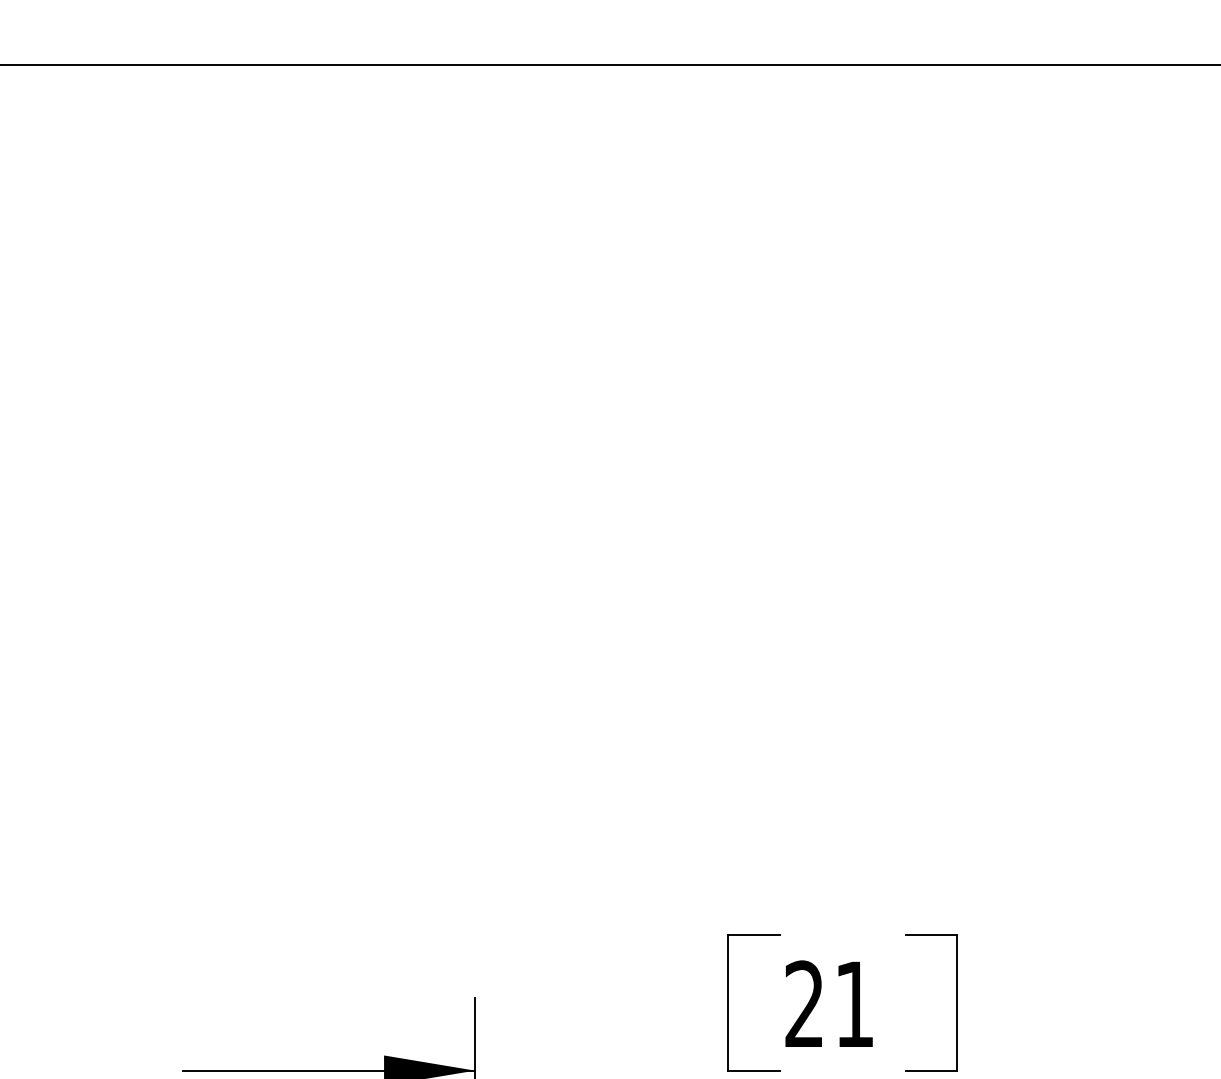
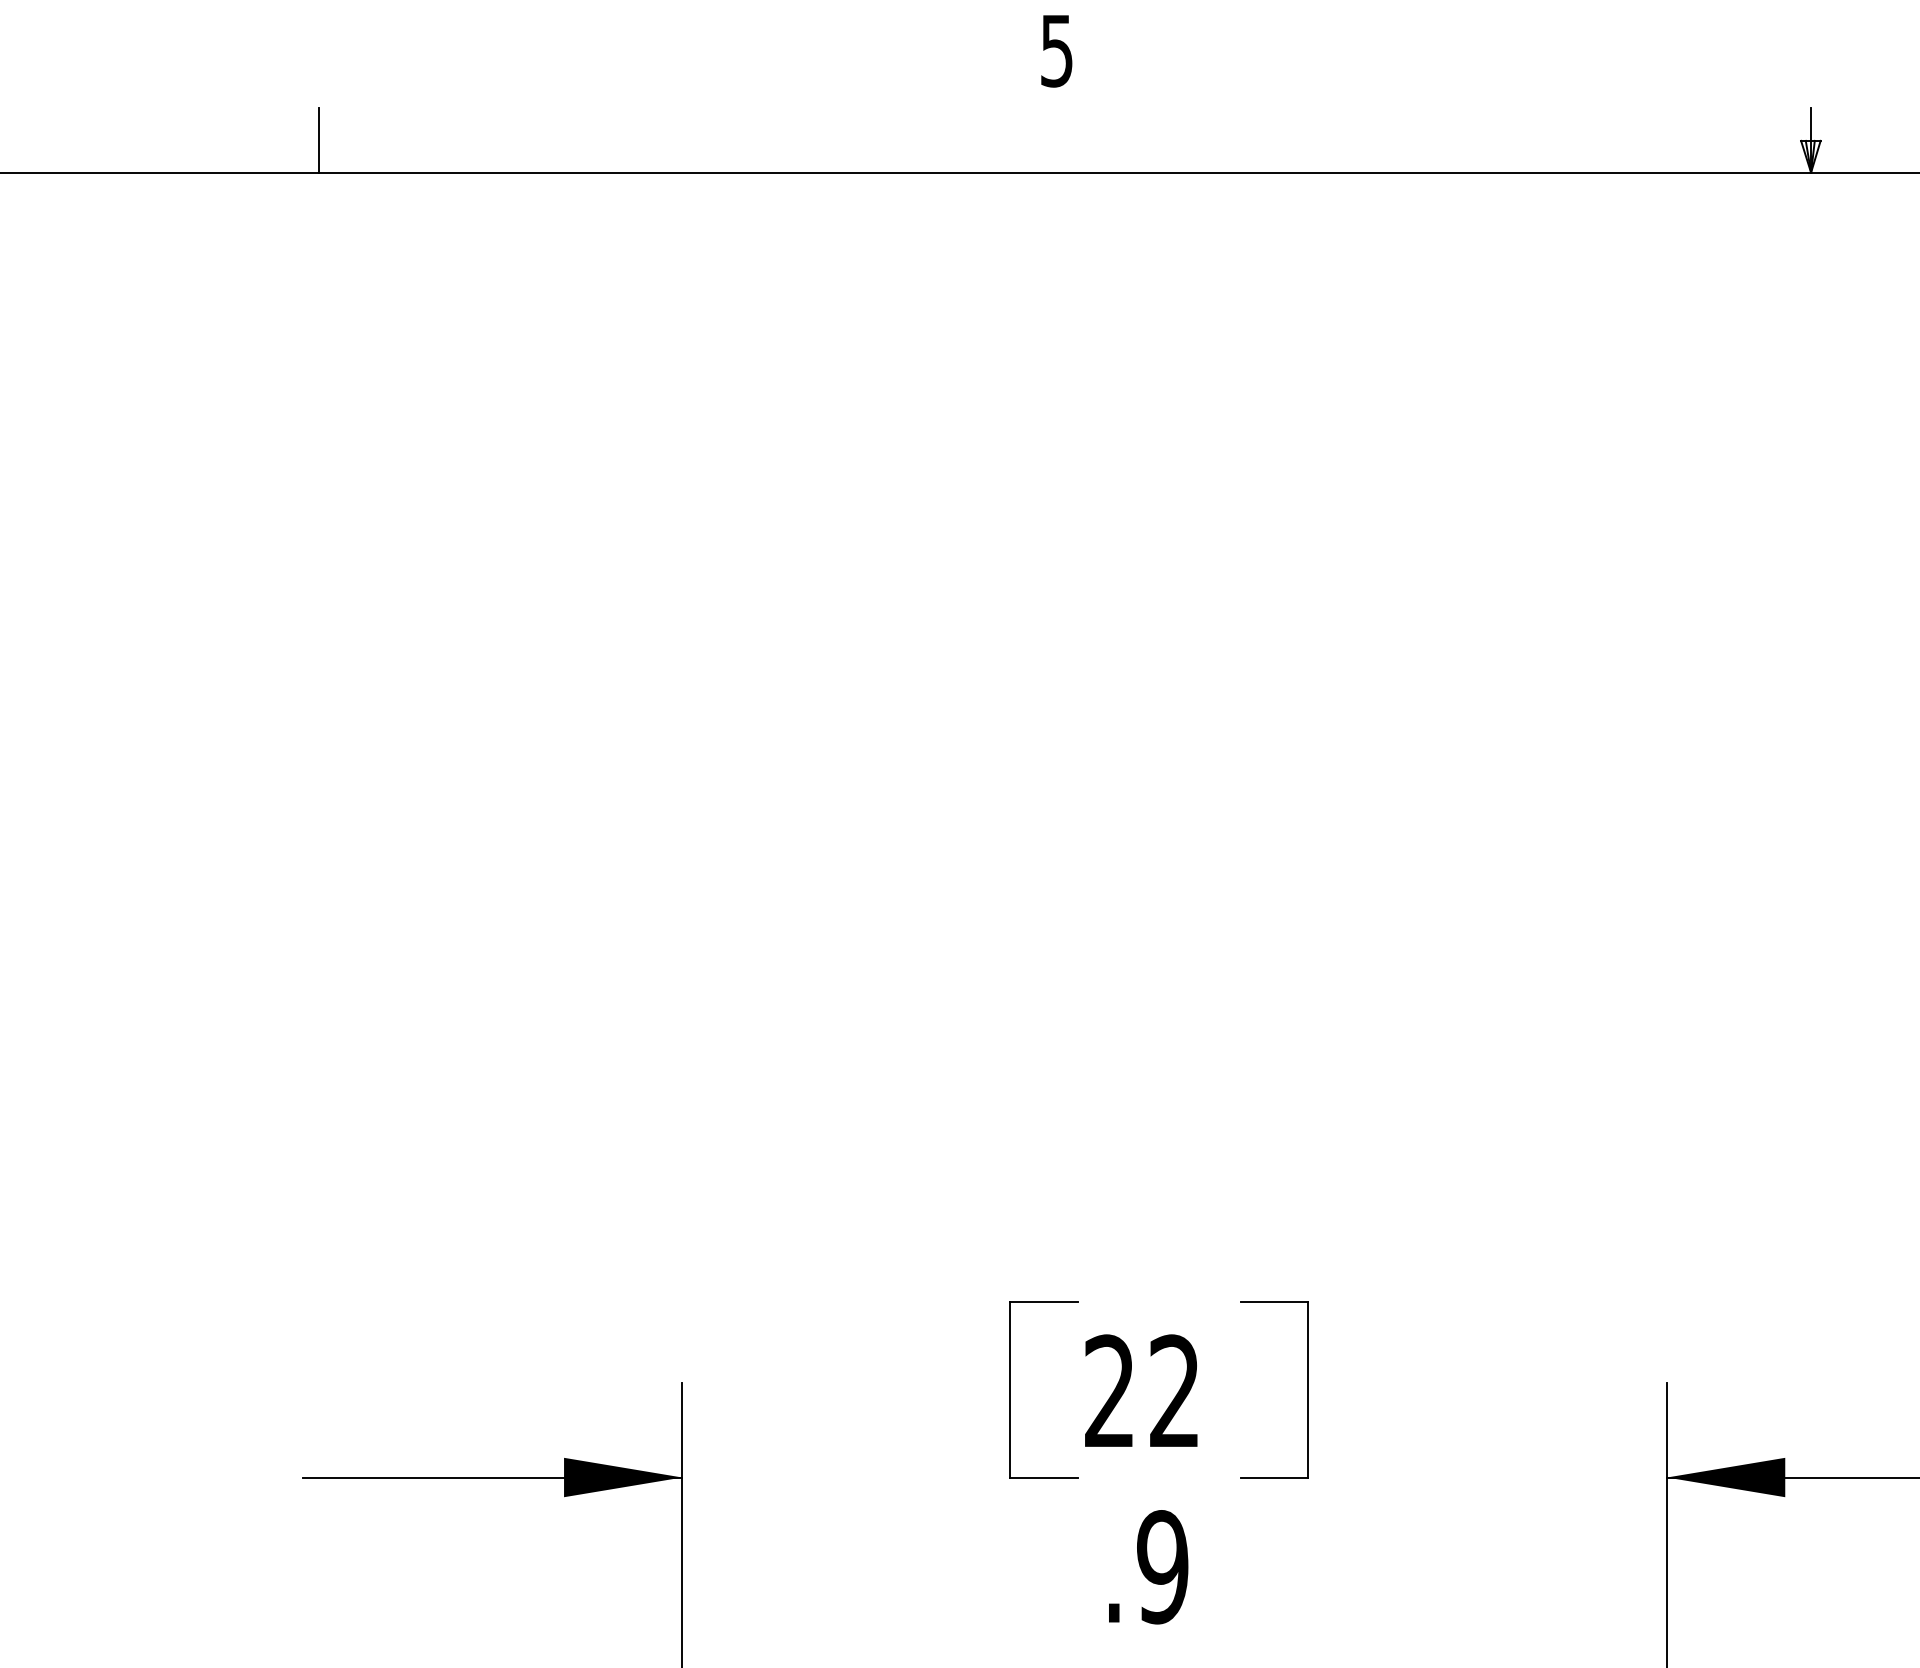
line: (194, 40) -> (318, 140), added
text: (854, 1003) -> (1174, 1390), 21 -> 22

